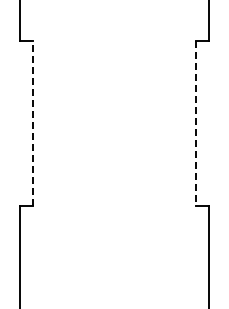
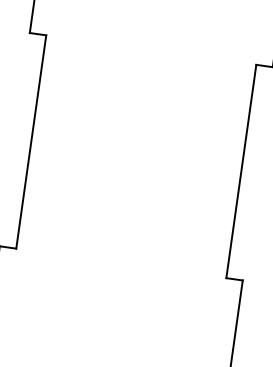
line: (32, 123) -> (30, 142), dashed -> solid
line: (196, 123) -> (241, 171), dashed -> solid

